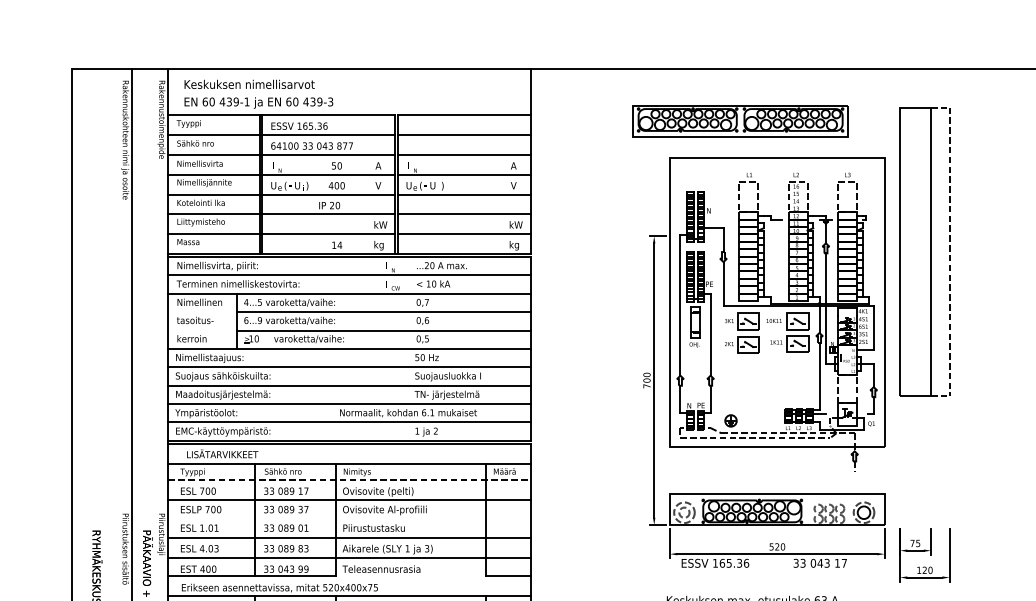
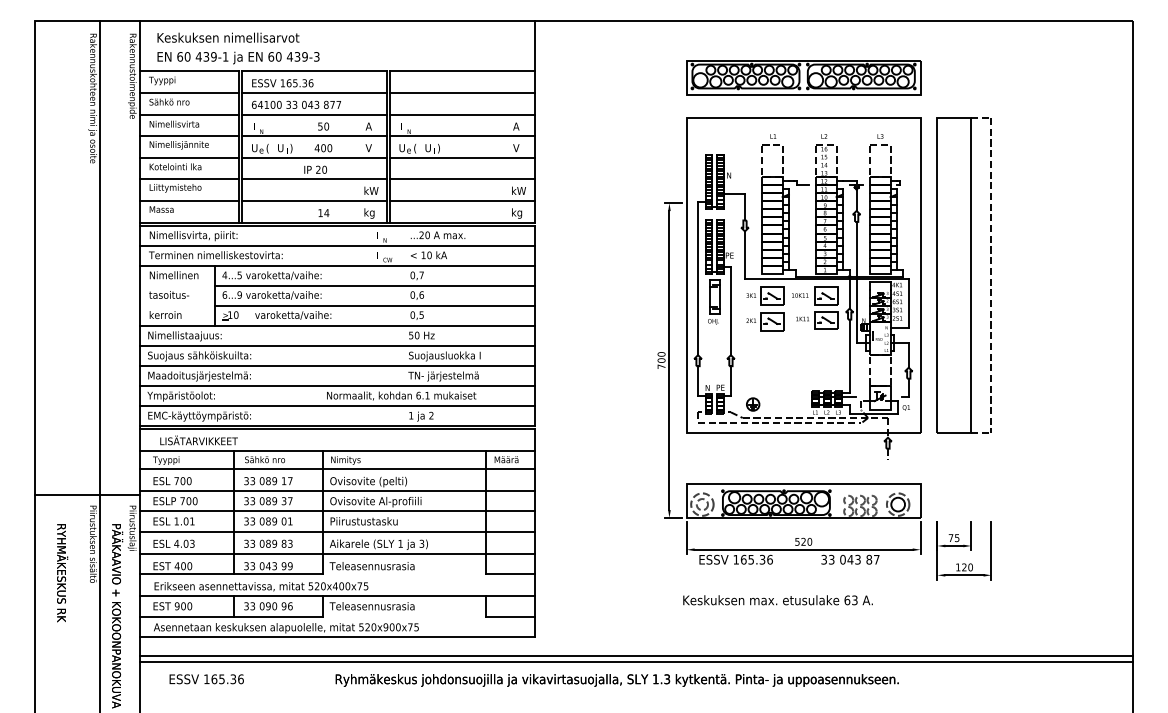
part: (740, 120) -> (803, 77), moved
part: (923, 252) -> (963, 275), moved
line: (349, 480) -> (337, 469), dashed -> solid
line: (120, 504) -> (87, 495), added
line: (348, 518) -> (336, 510), added
text: (837, 563) -> (869, 559), 17 -> 87

